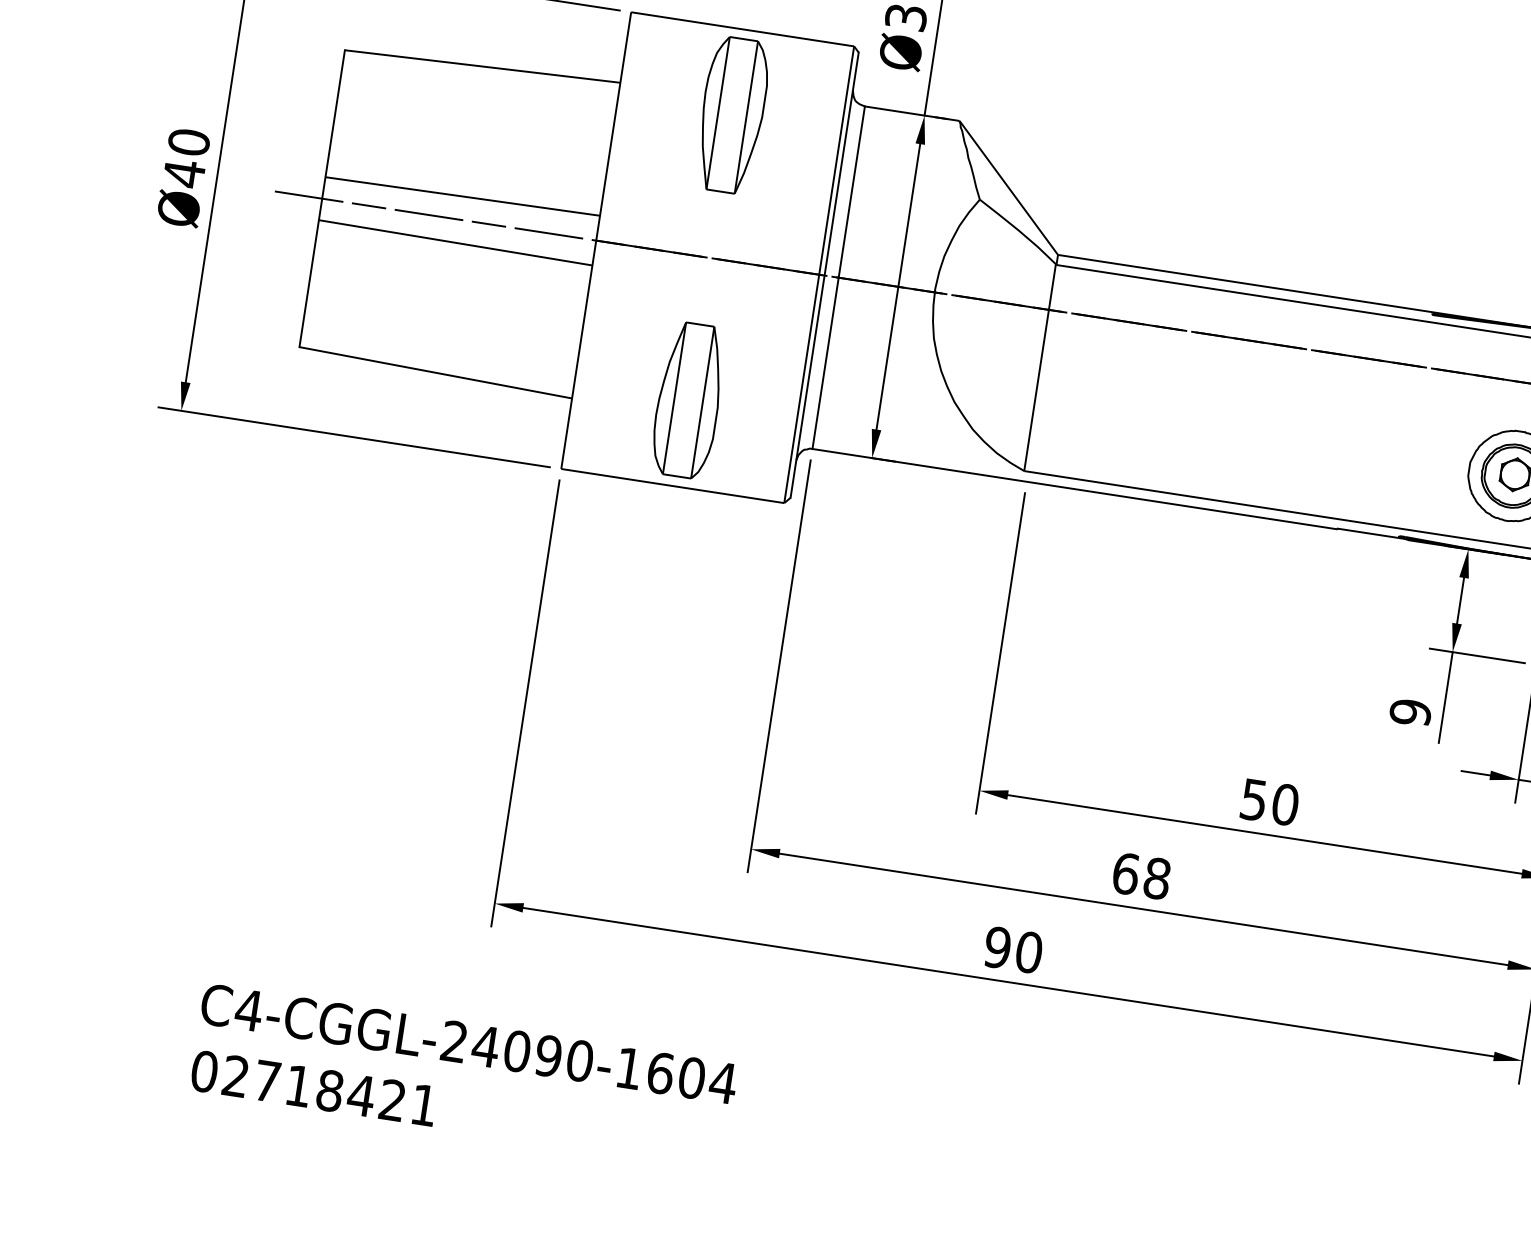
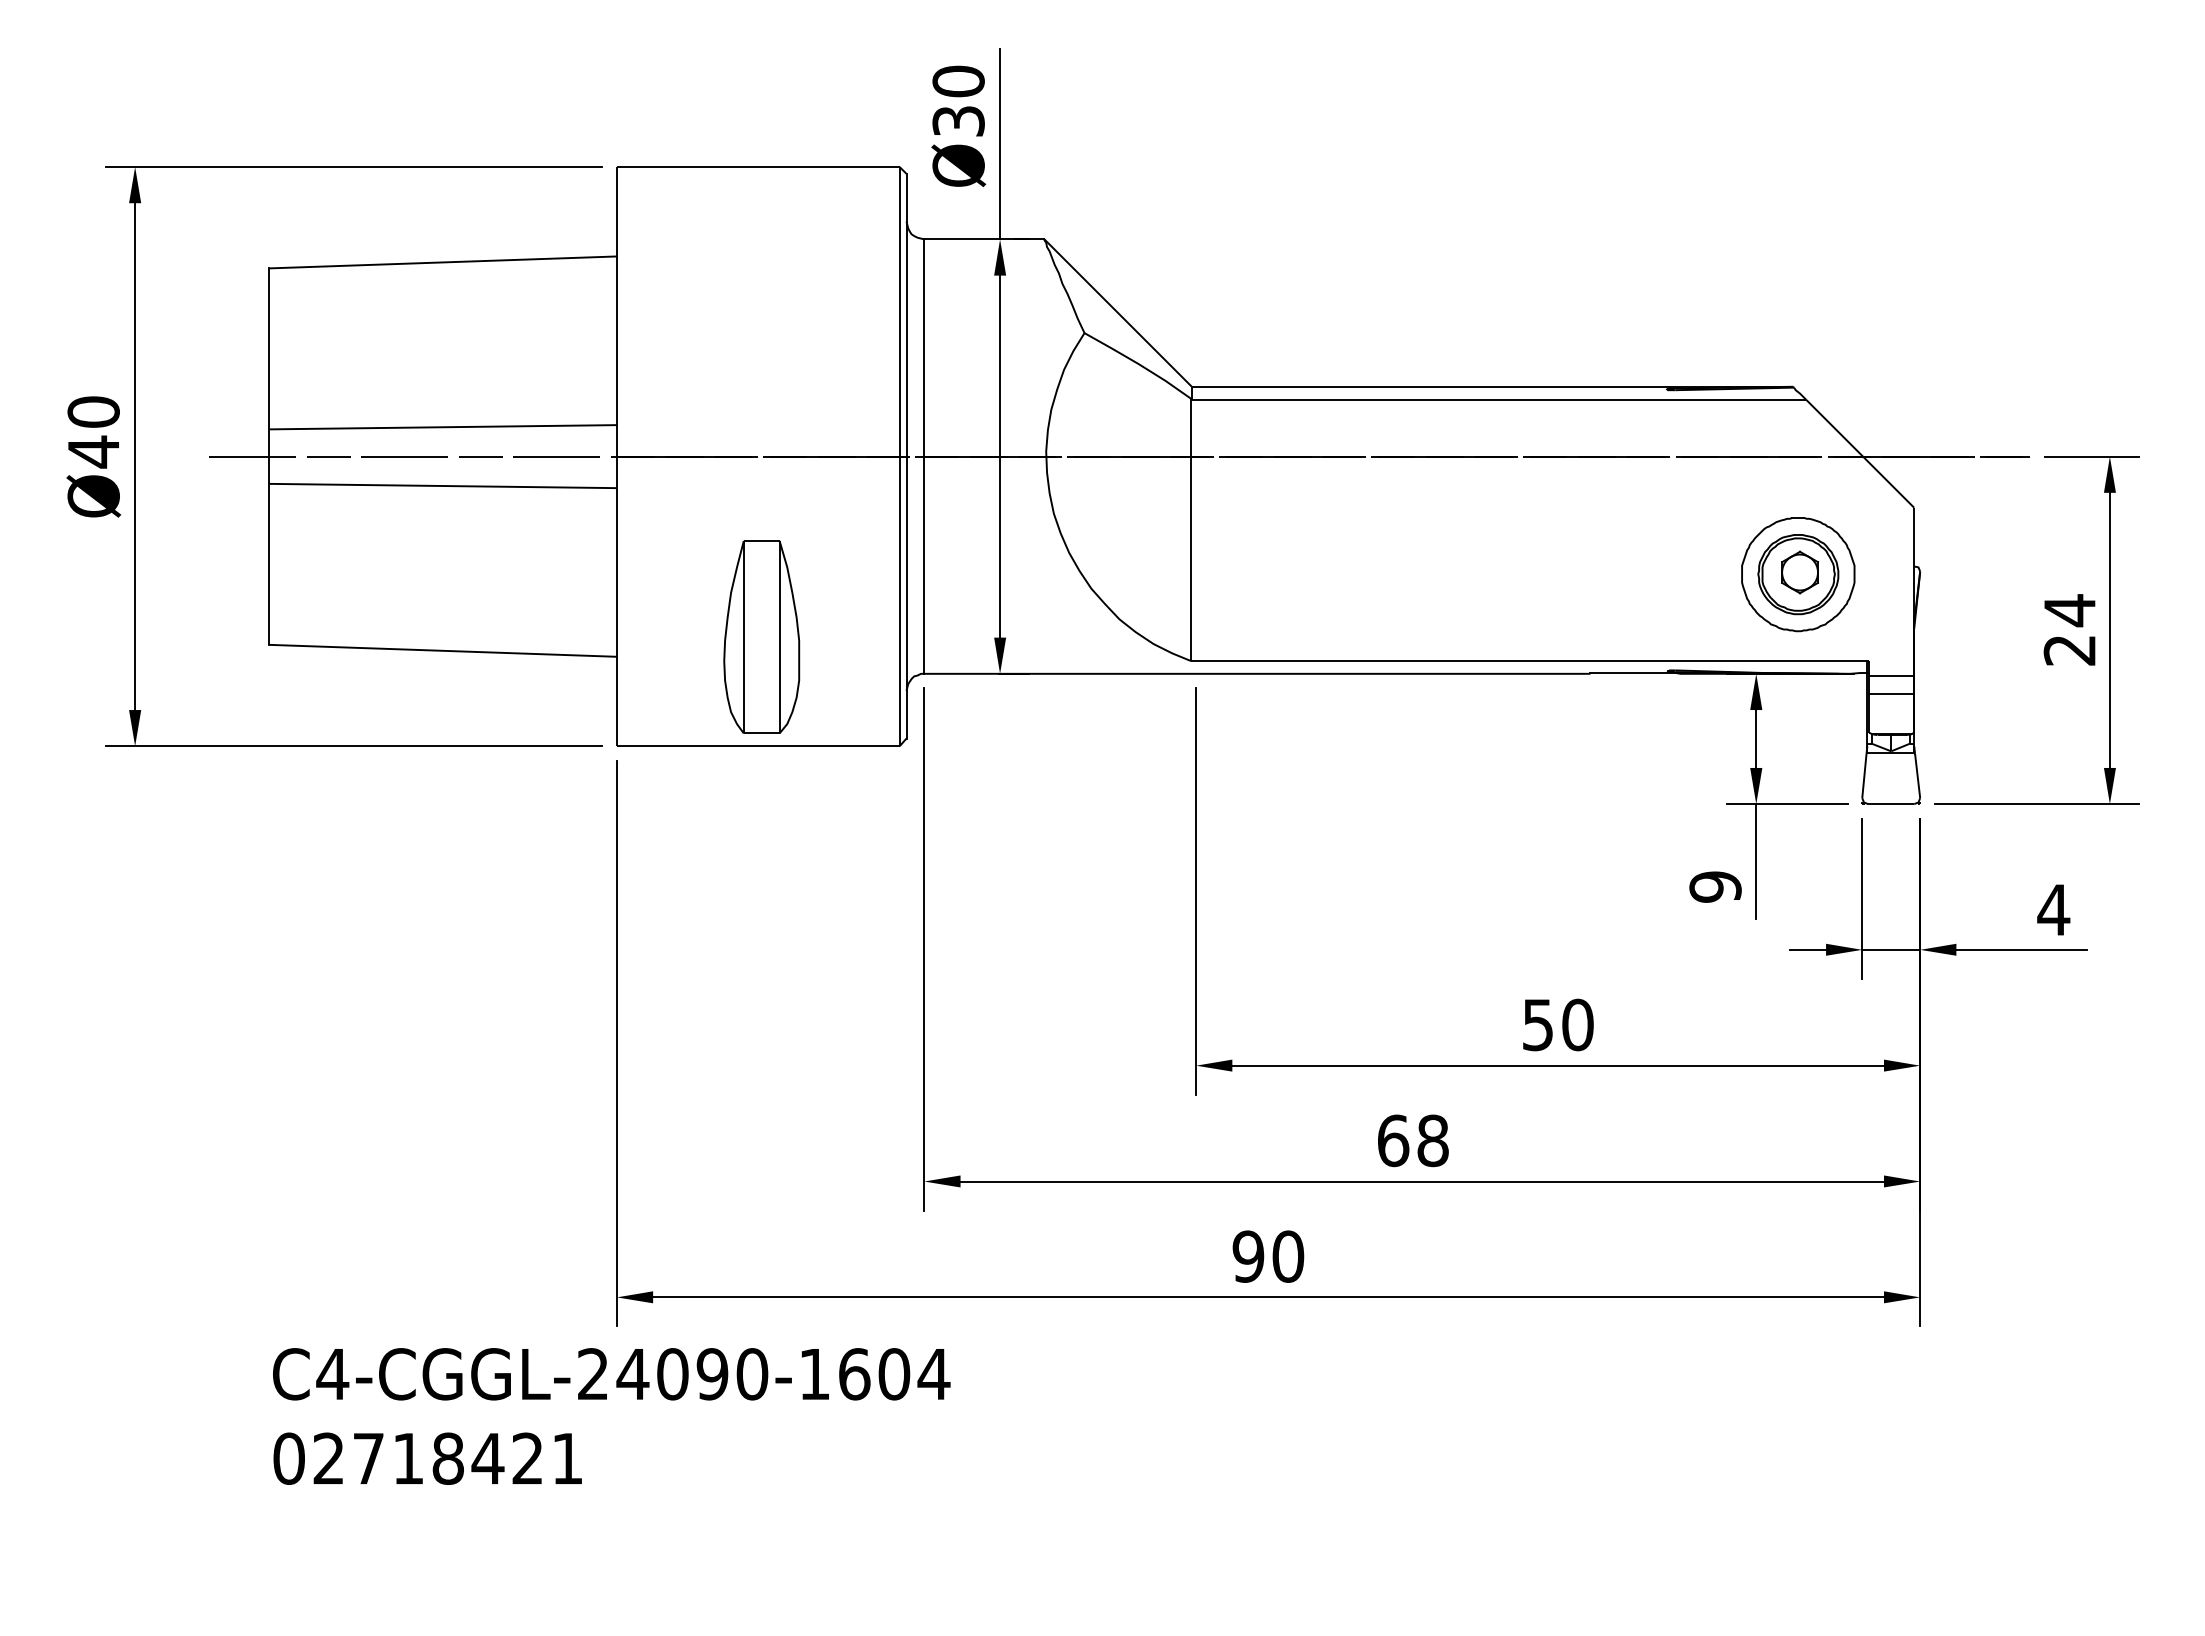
part: (732, 115) -> (761, 275), removed
text: (463, 1077) -> (611, 1416), moved

